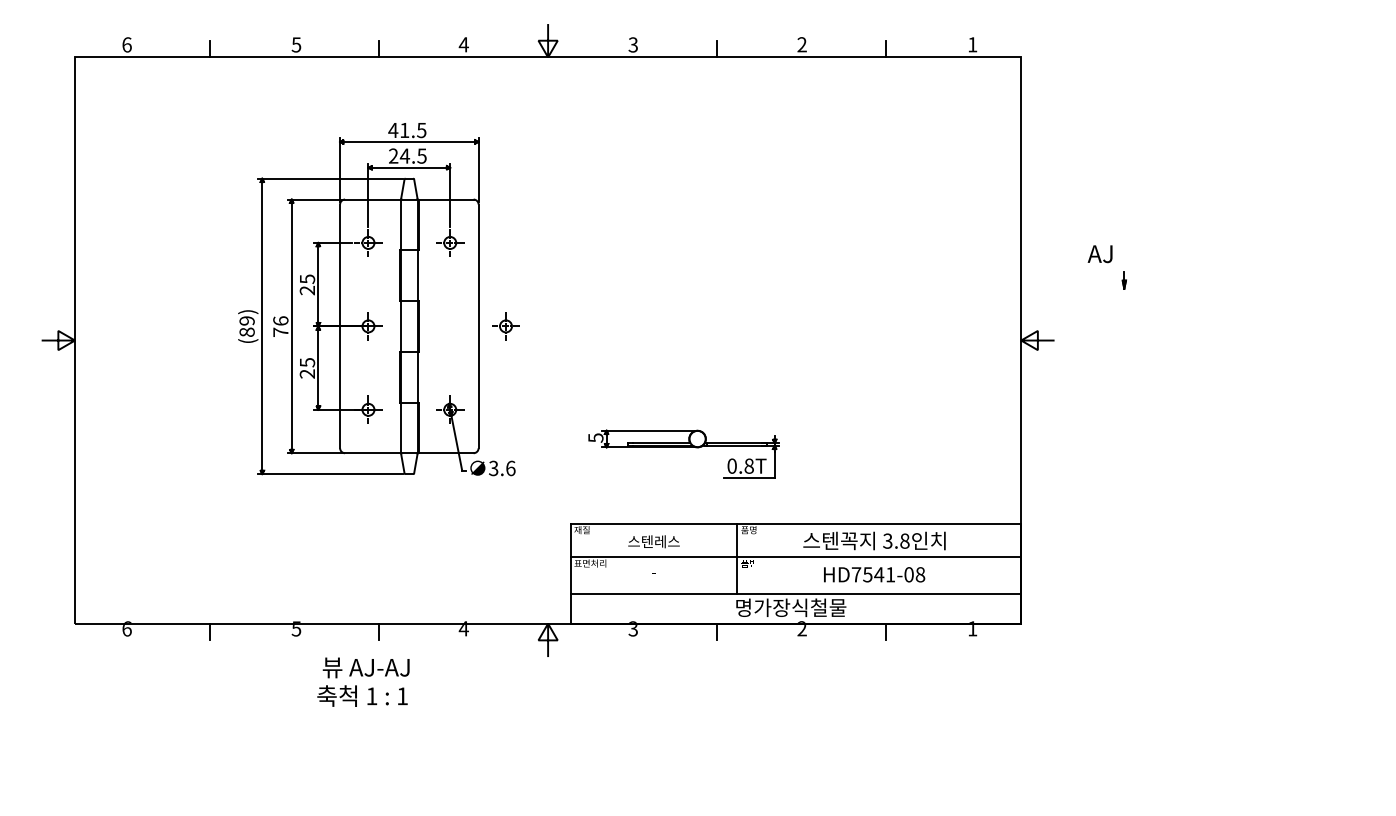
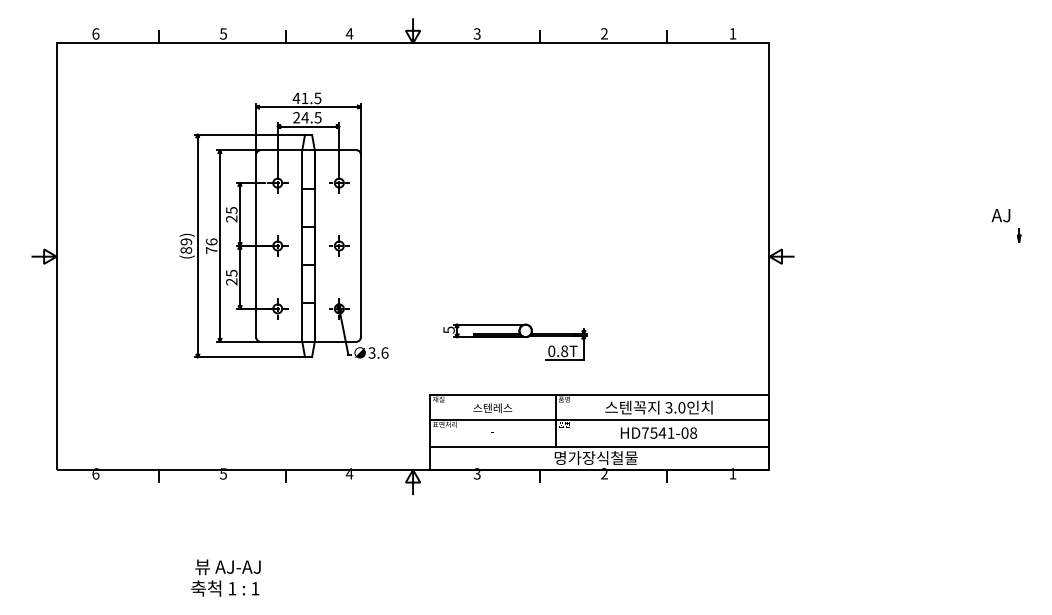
part: (1107, 267) -> (1006, 225), moved
part: (506, 325) -> (339, 245), moved
text: (904, 540) -> (681, 407), 3.8 -> 3.0
text: (362, 681) -> (225, 577), moved

